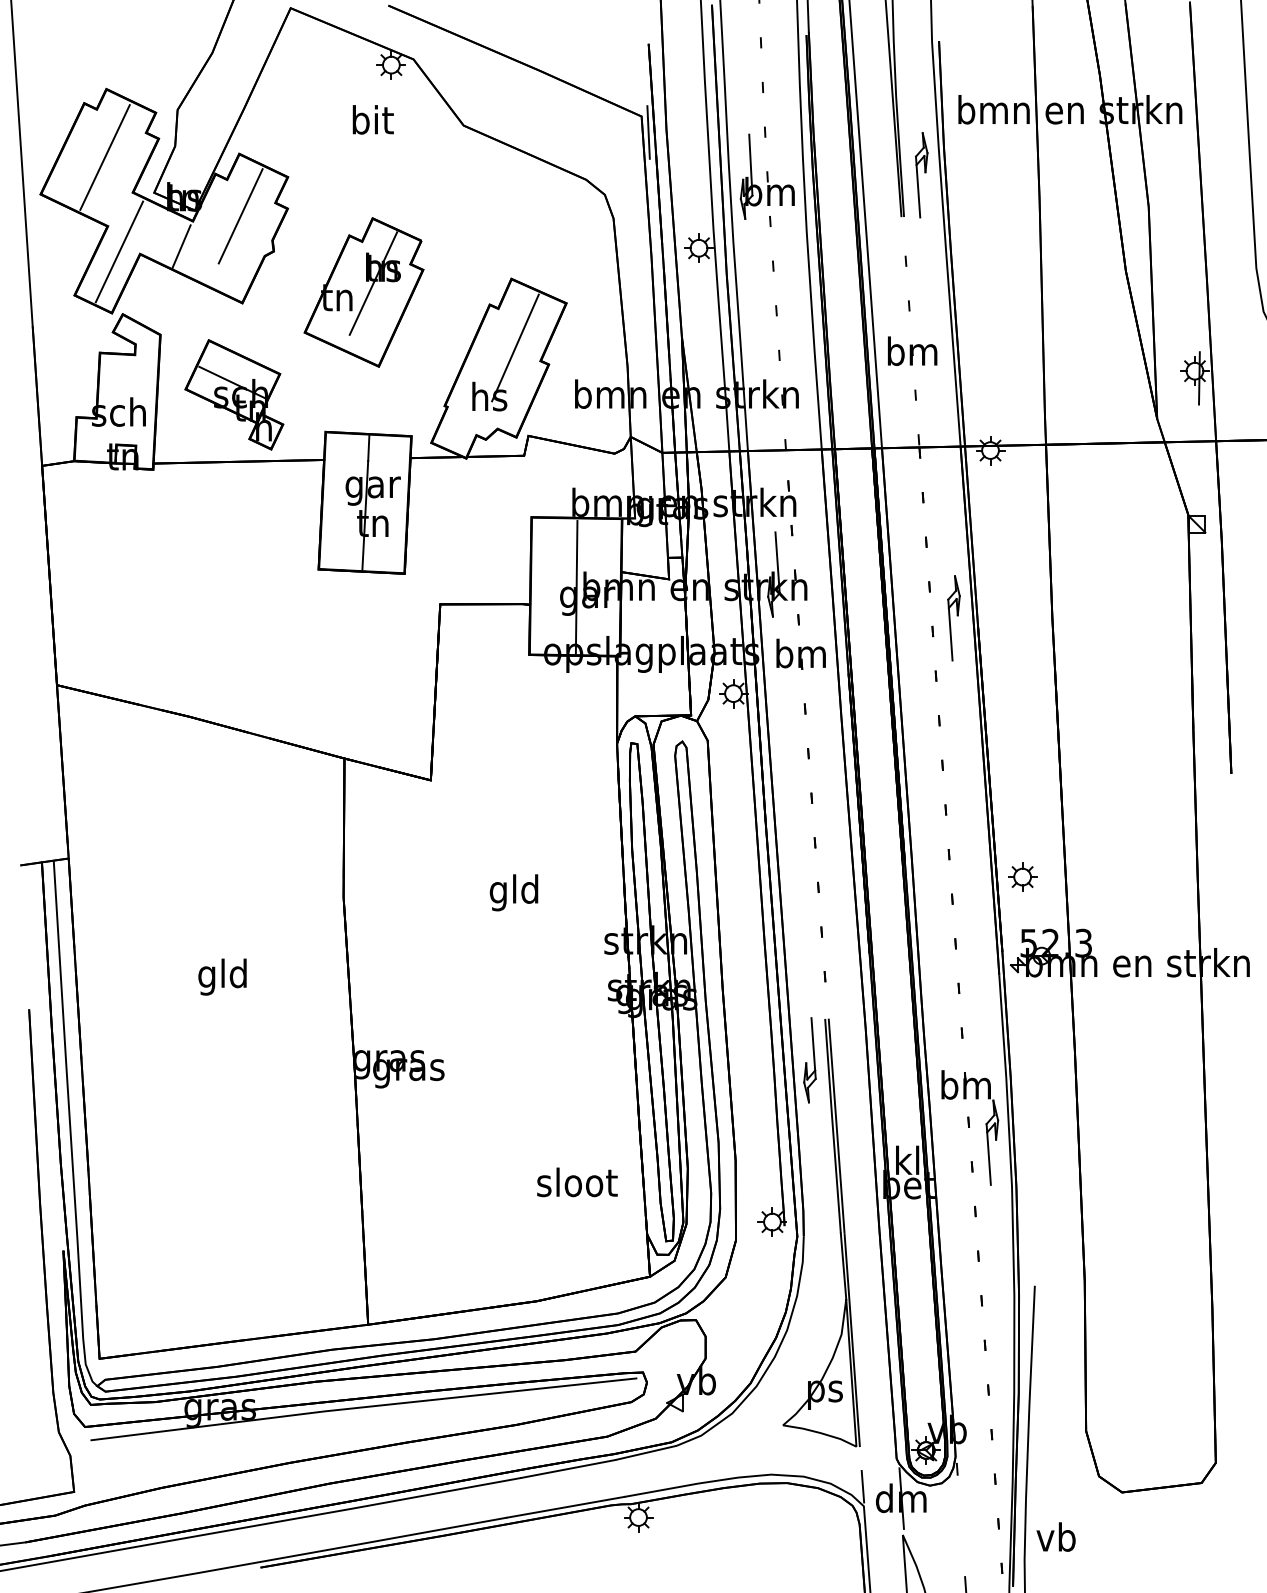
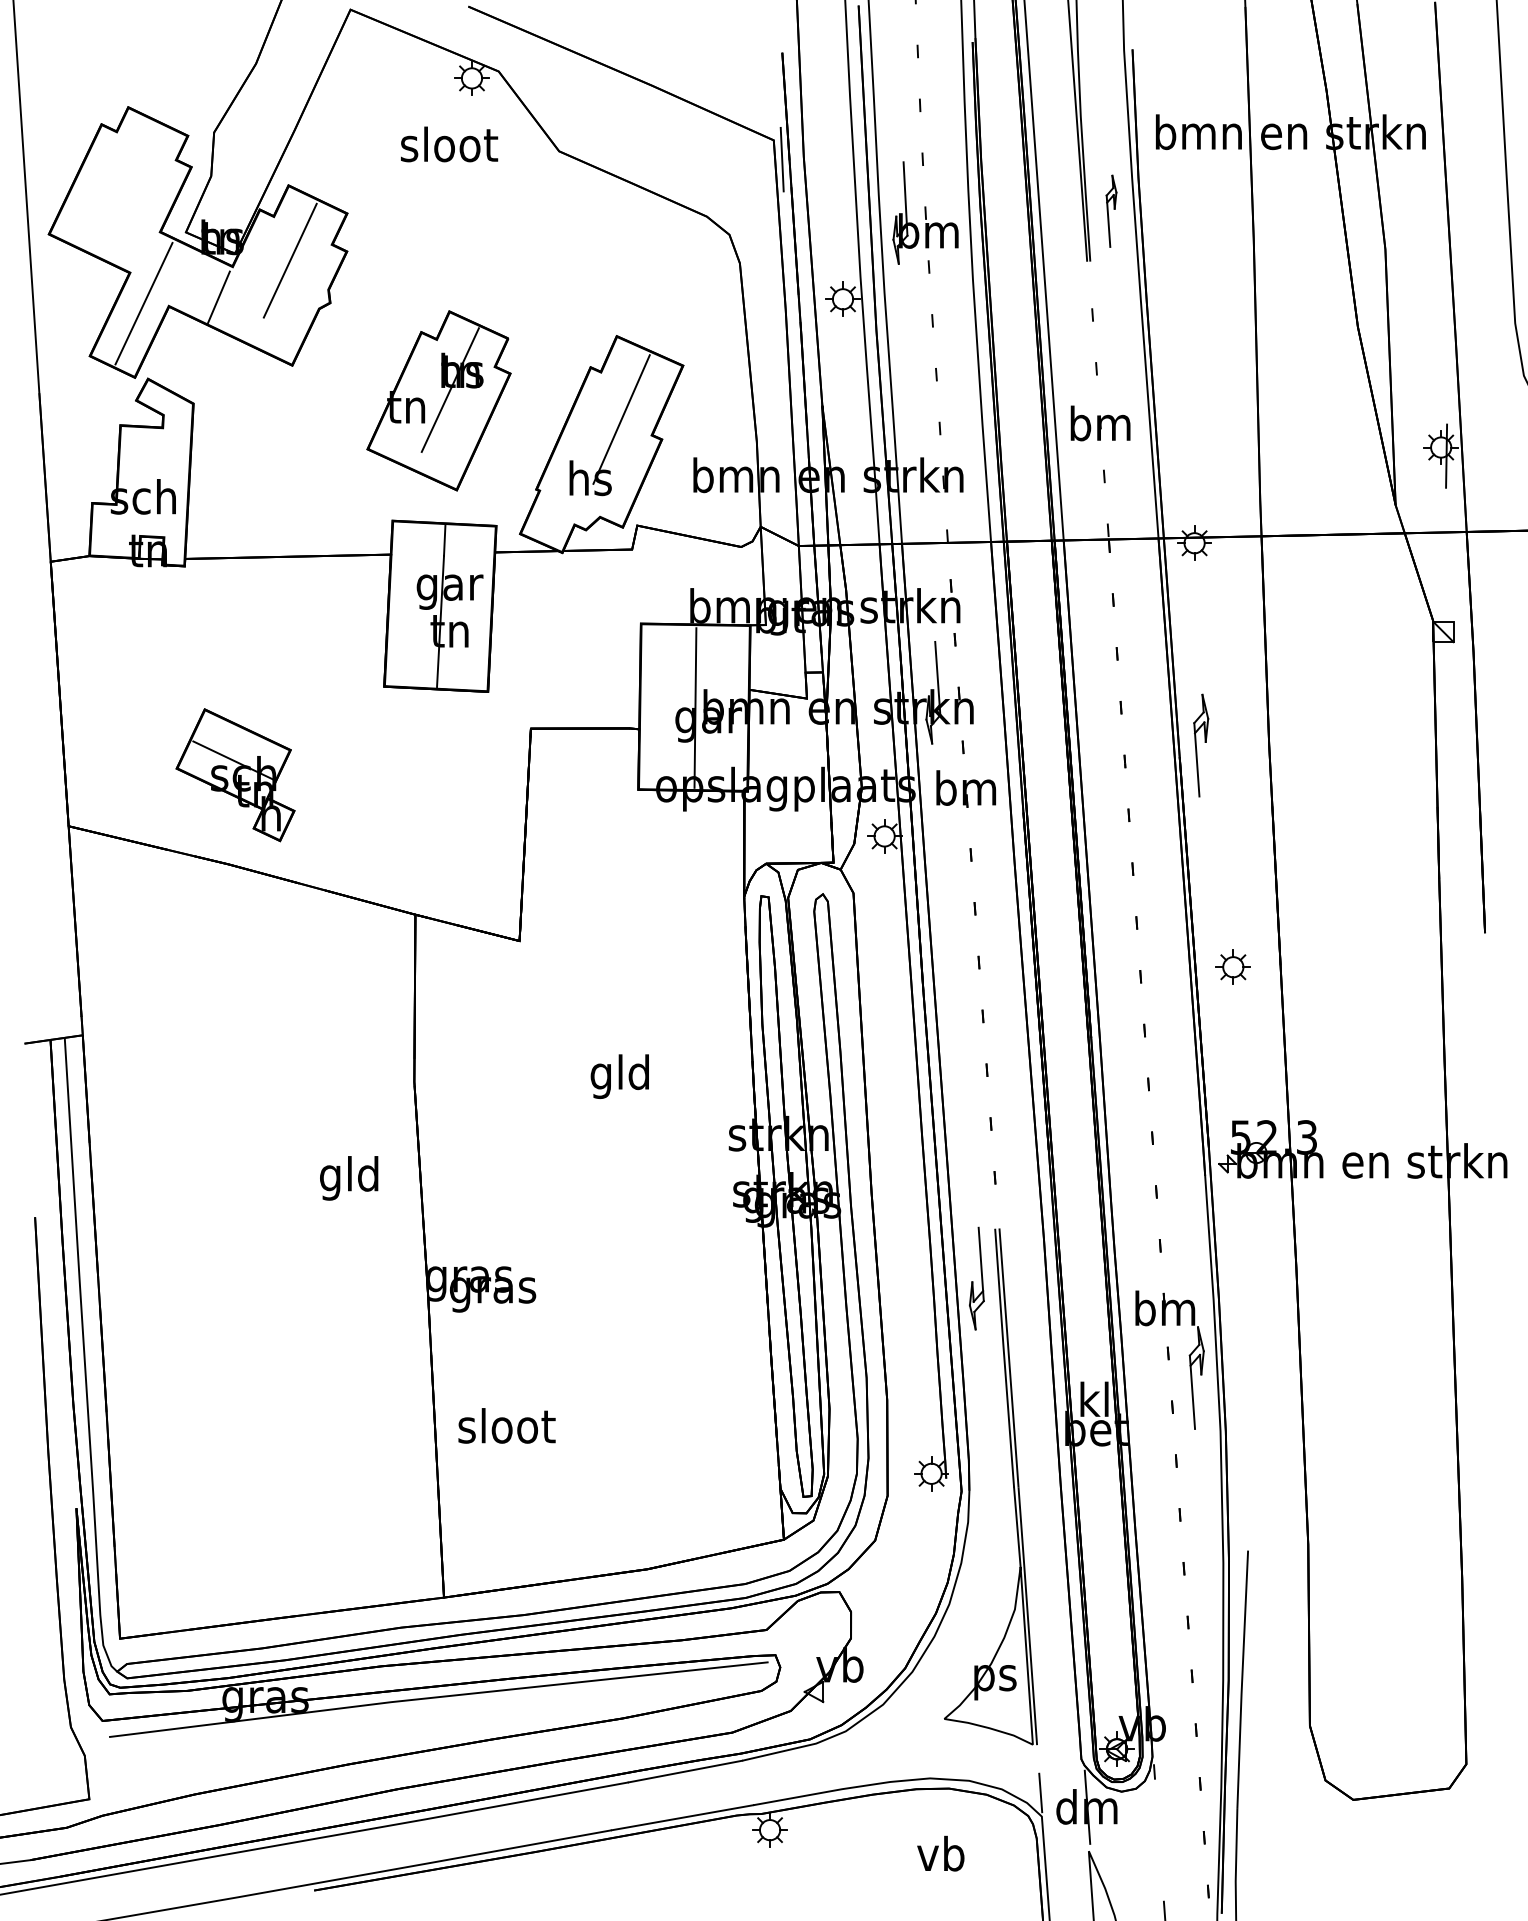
text: (372, 119) -> (449, 143), bit -> sloot
line: (104, 157) -> (125, 189), removed
part: (921, 175) -> (1111, 211), size x0.7
part: (363, 292) -> (438, 400), moved
part: (234, 394) -> (235, 774), moved
part: (953, 618) -> (1200, 745), moved
part: (1022, 876) -> (1233, 966), moved
text: (222, 976) -> (349, 1177), moved
text: (577, 1182) -> (507, 1426), moved
text: (1055, 1536) -> (940, 1853), moved

